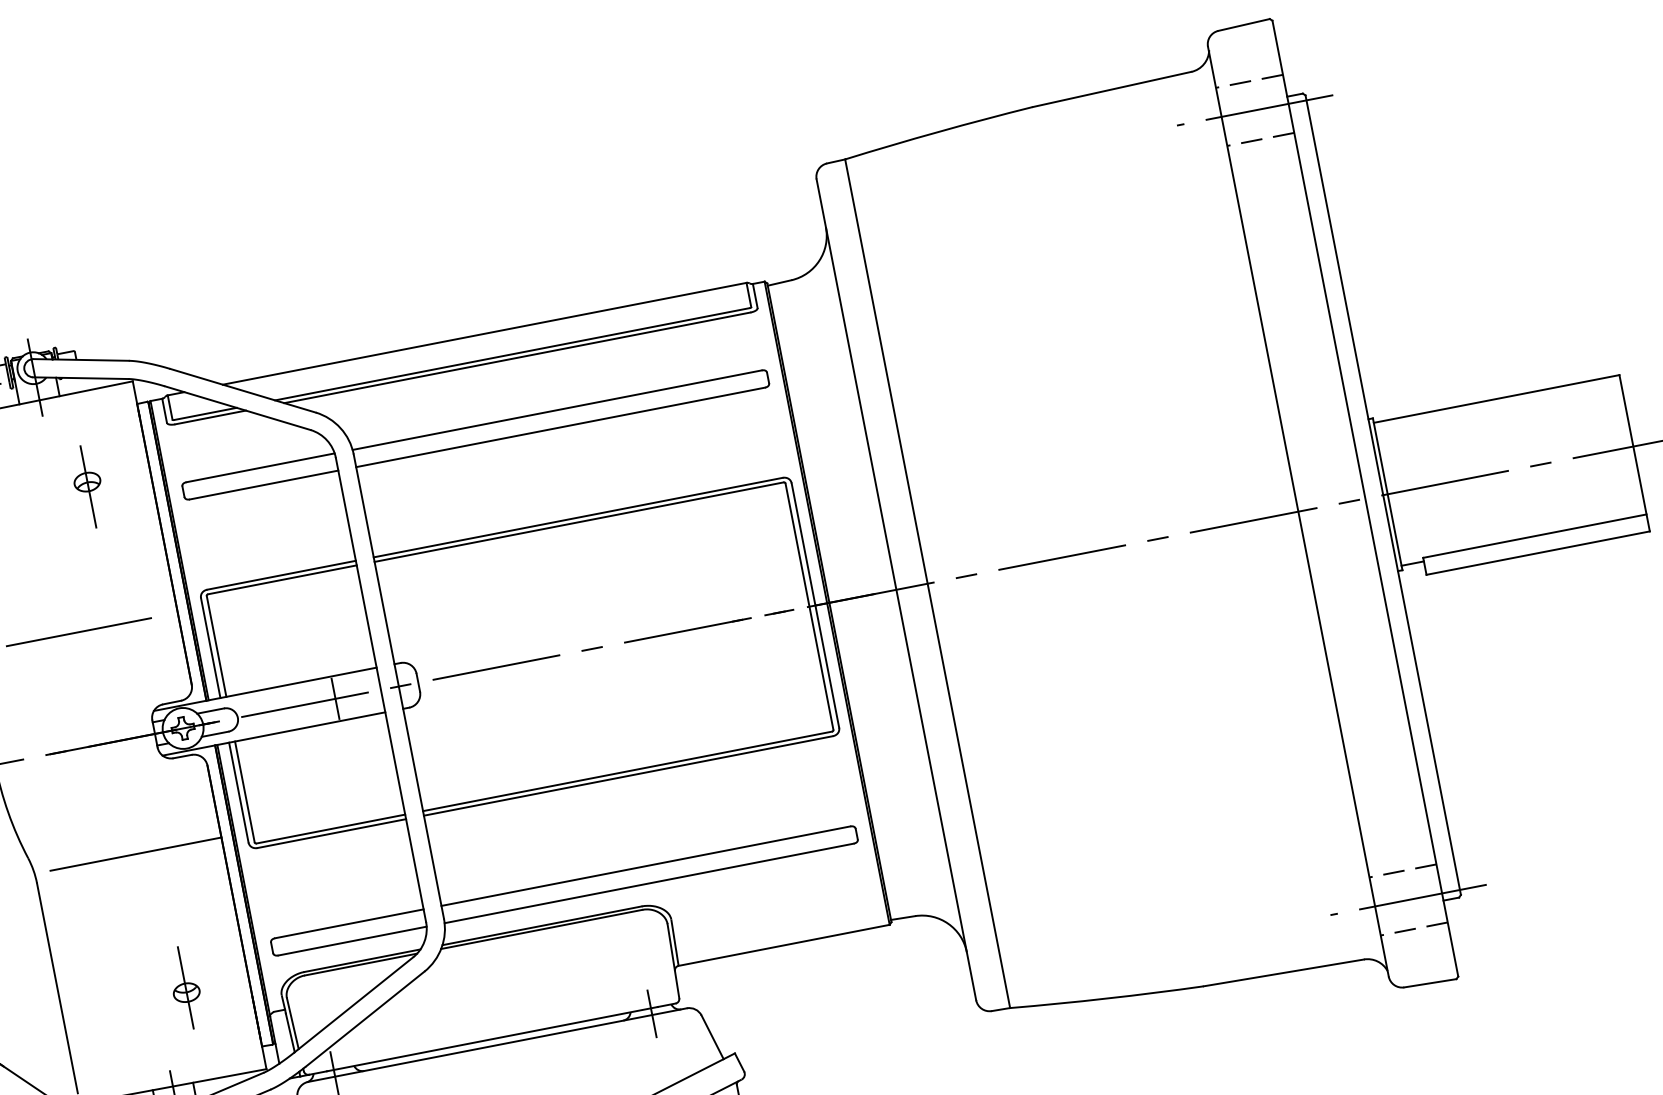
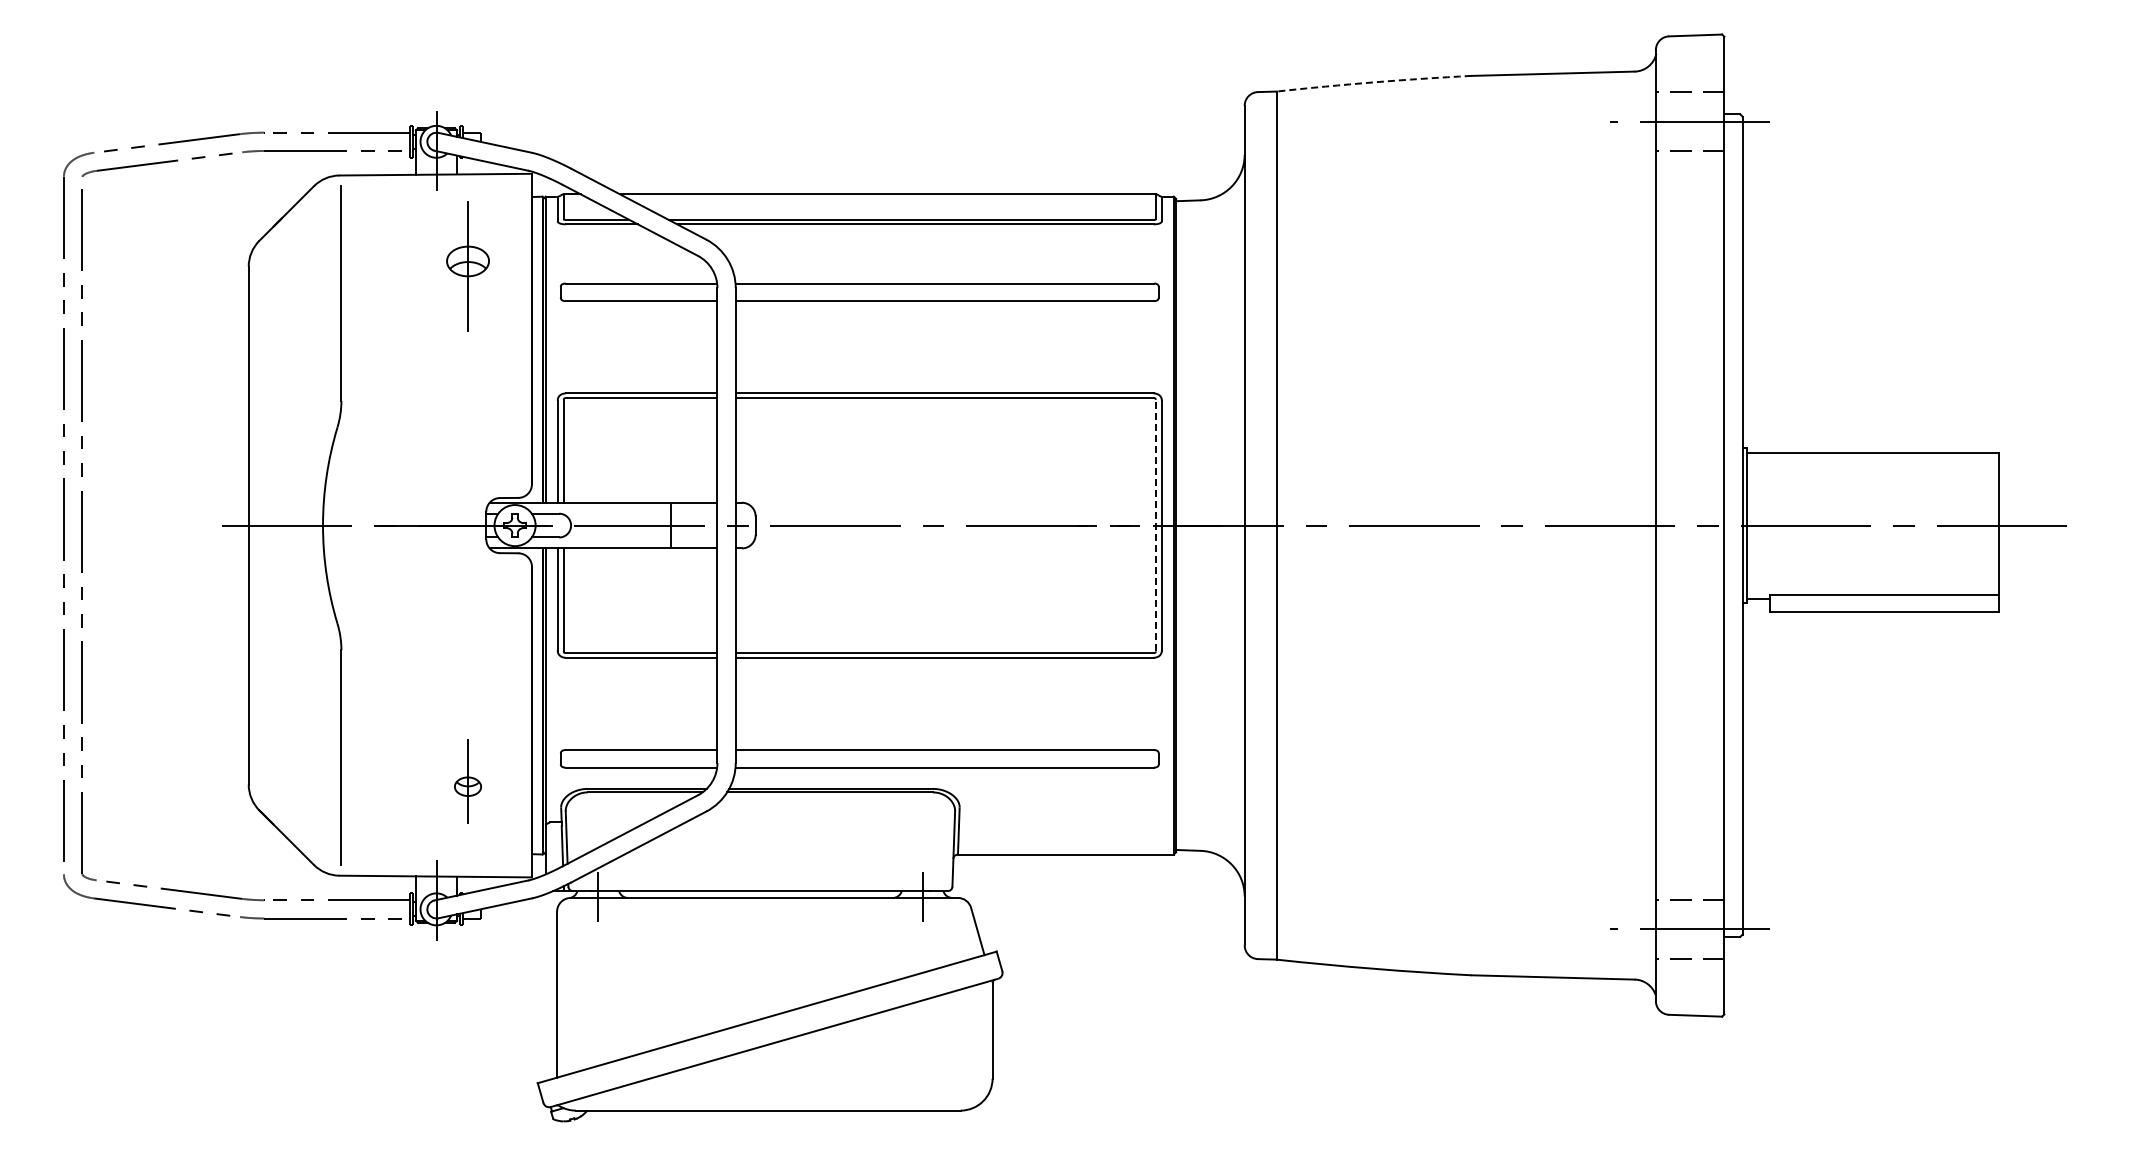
arc: (939, 131) -> (1374, 82), solid -> dashed
part: (87, 487) -> (467, 269), size x1.6
line: (809, 606) -> (1155, 525), solid -> dashed
line: (78, 632) -> (430, 410), removed
line: (135, 854) -> (444, 640), removed

